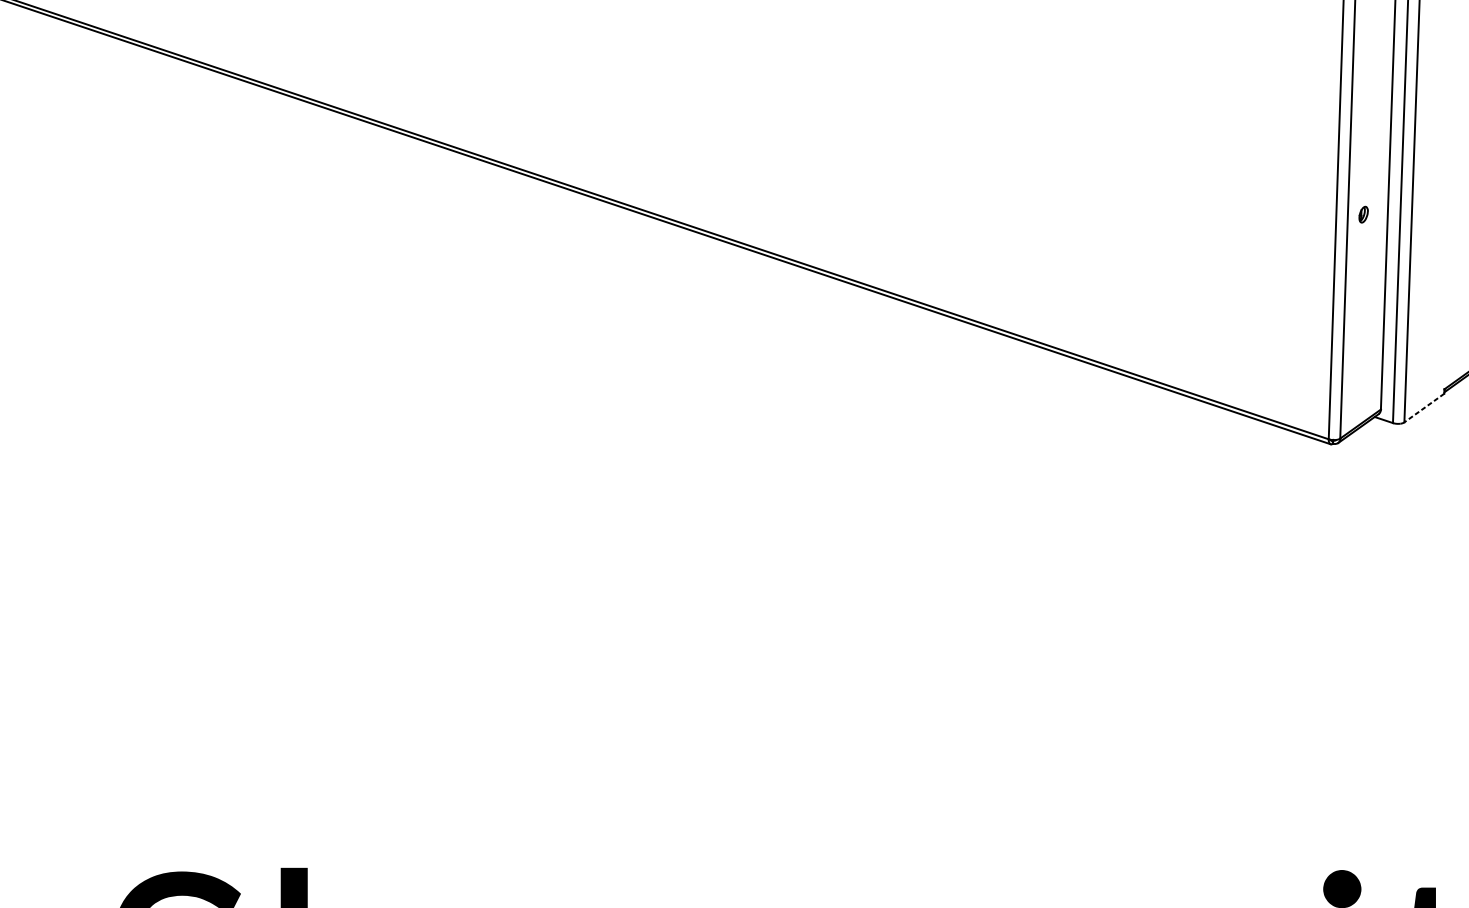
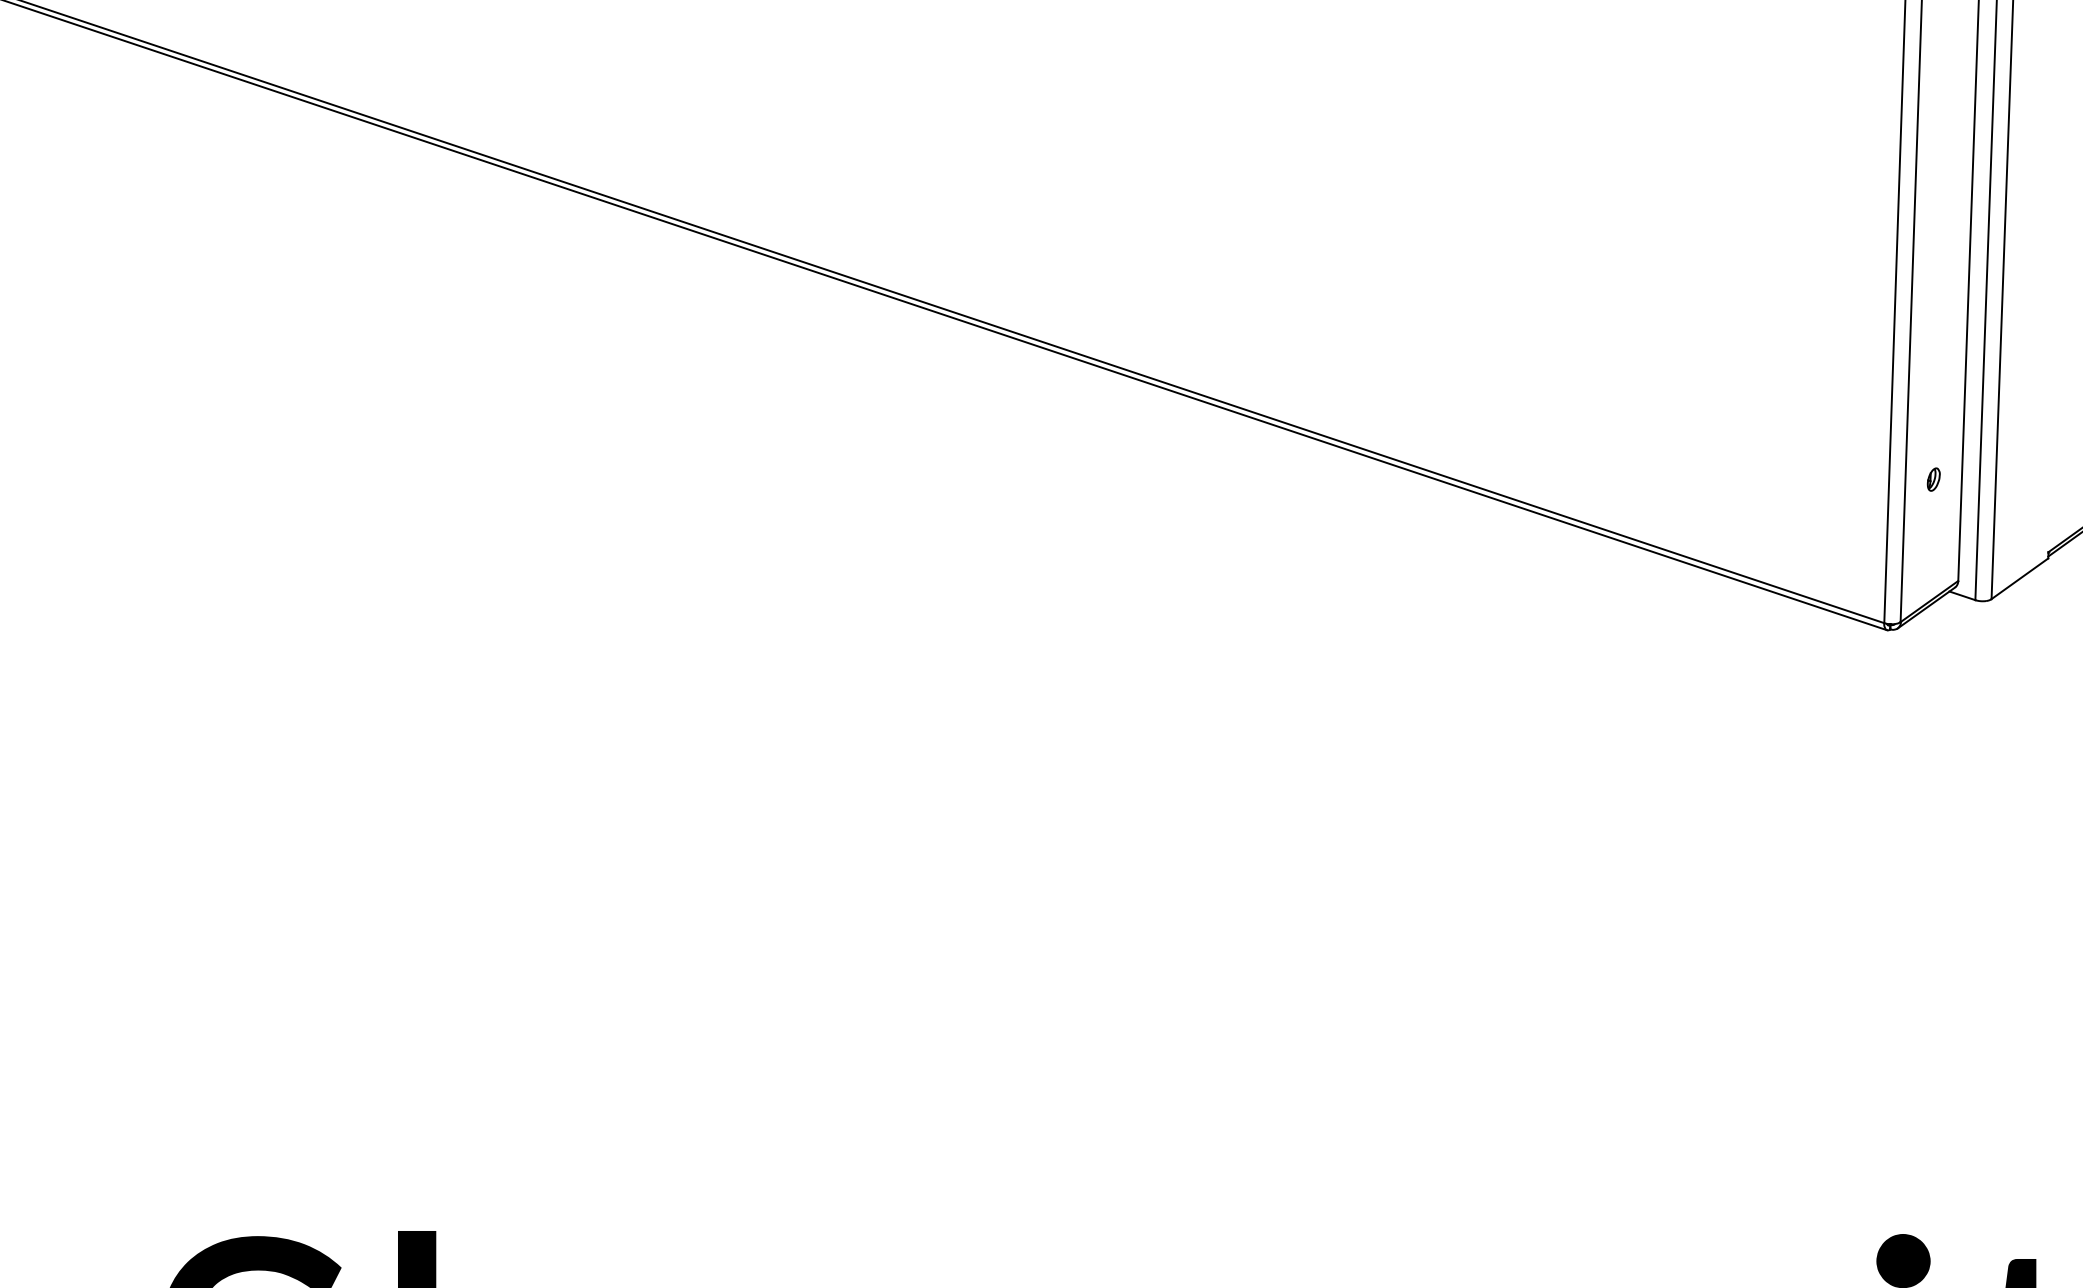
part: (1363, 214) -> (1933, 479), moved
line: (1424, 407) -> (2019, 578), dashed -> solid

